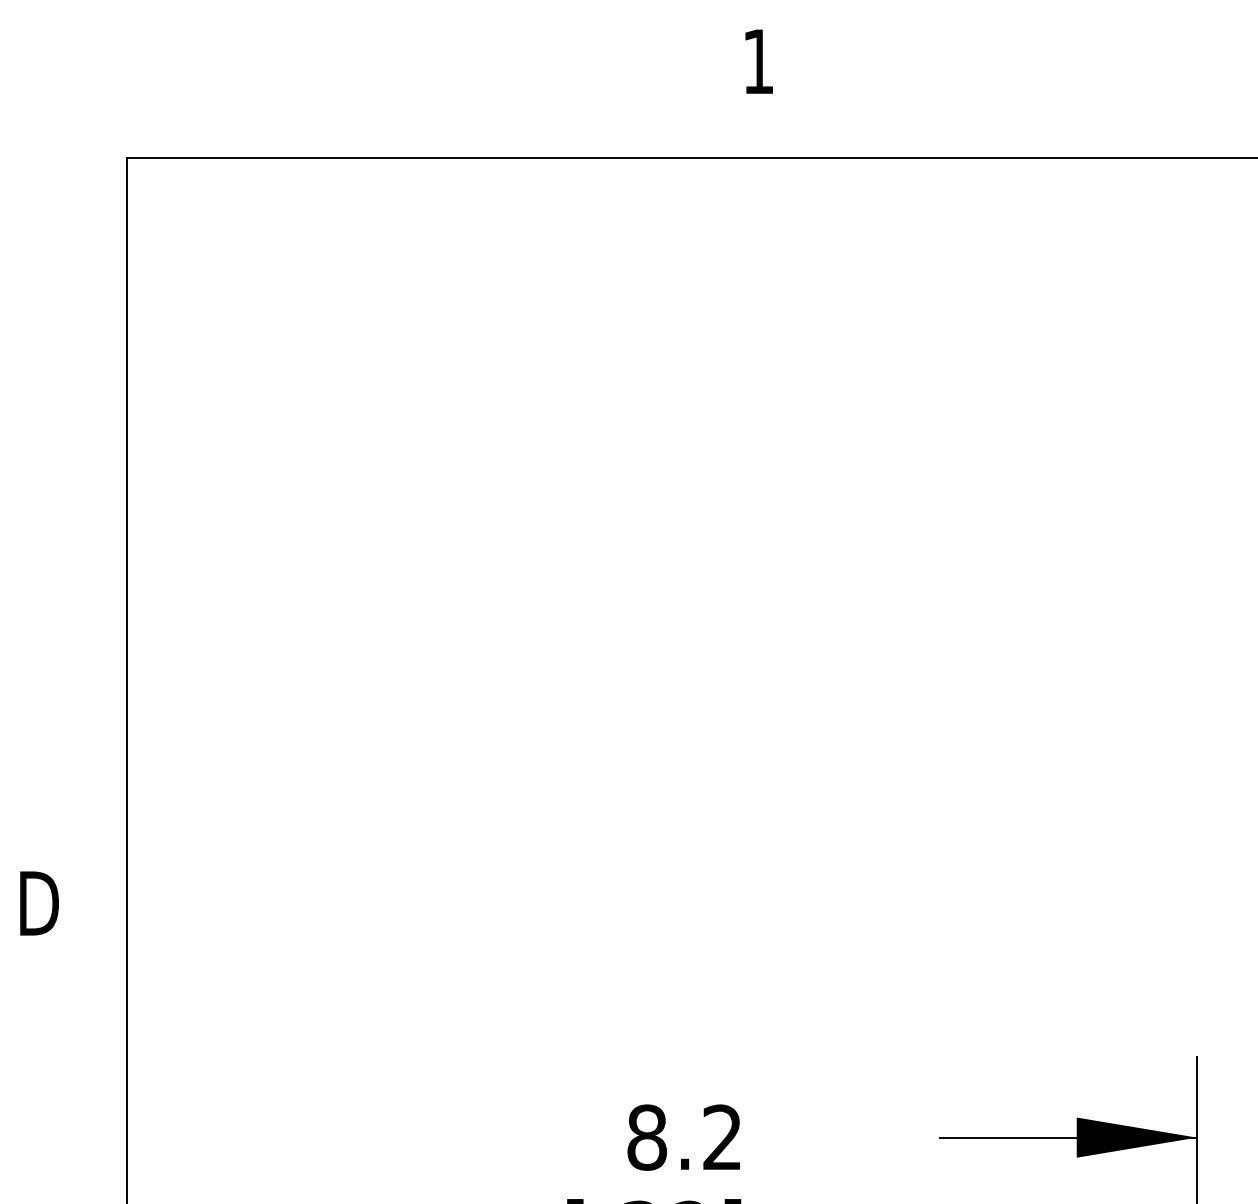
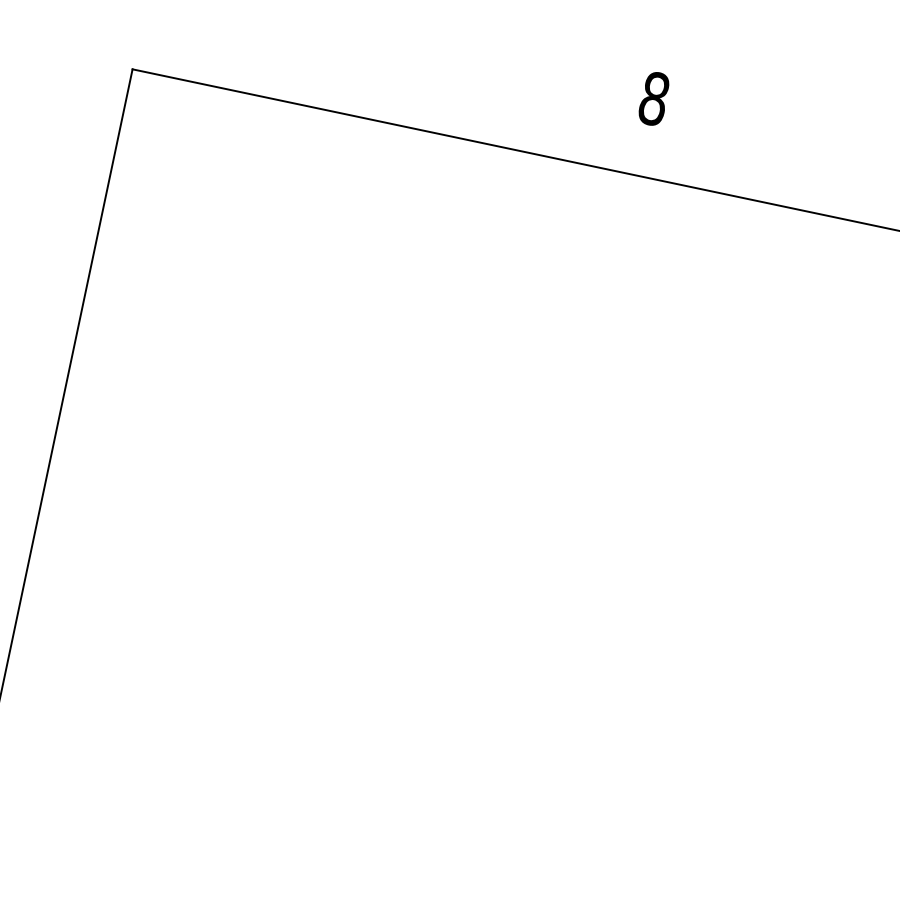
text: (758, 61) -> (654, 98), 1 -> 8

